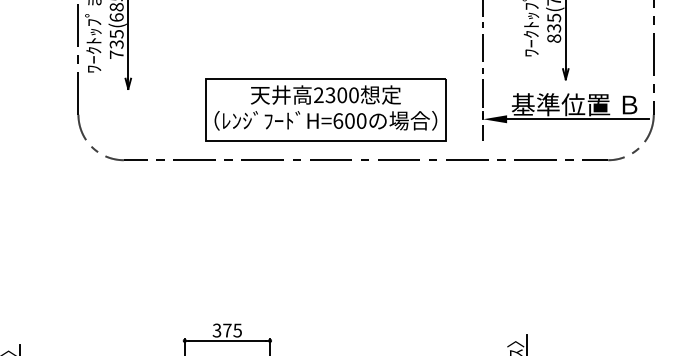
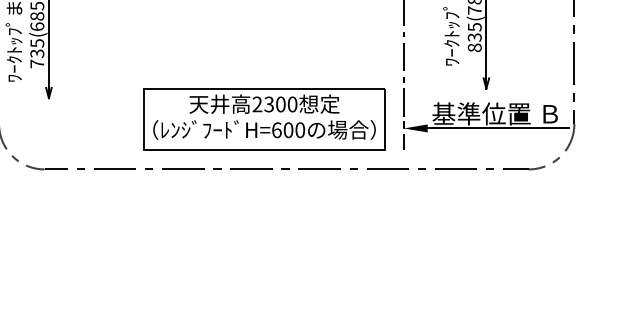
part: (325, 109) -> (264, 118), moved

